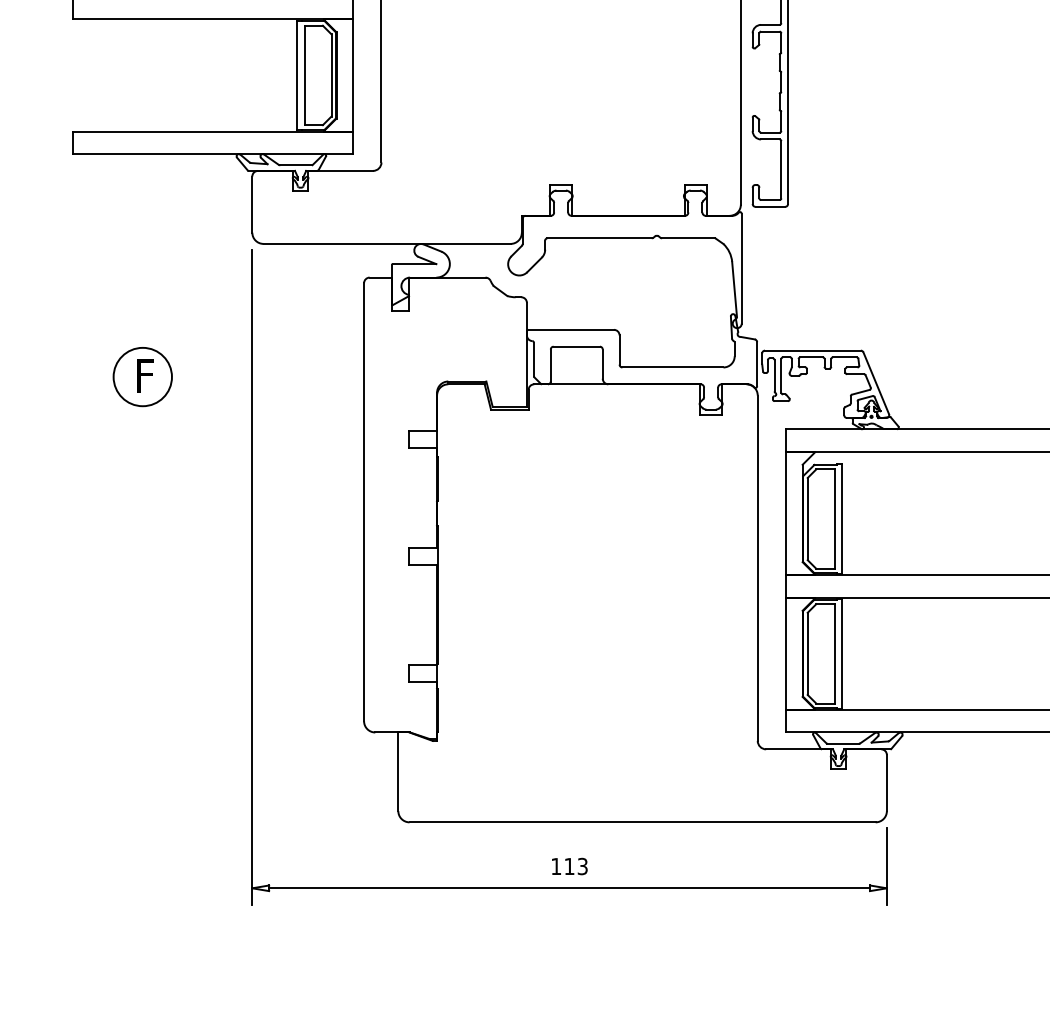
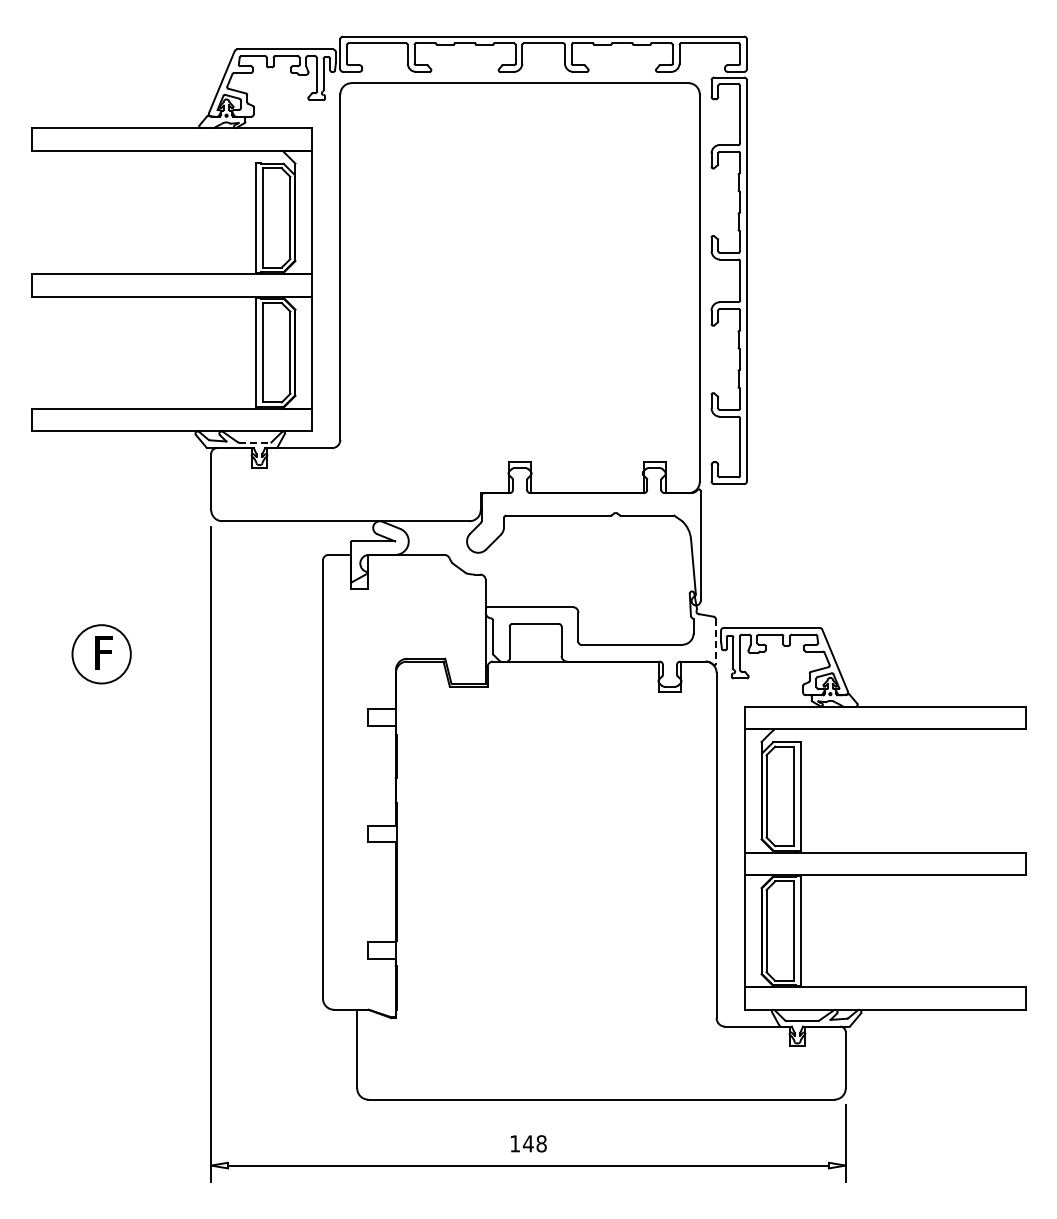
line: (296, 165) -> (255, 442), solid -> dashed
line: (757, 365) -> (716, 642), solid -> dashed
text: (575, 866) -> (534, 1143), 113 -> 148

